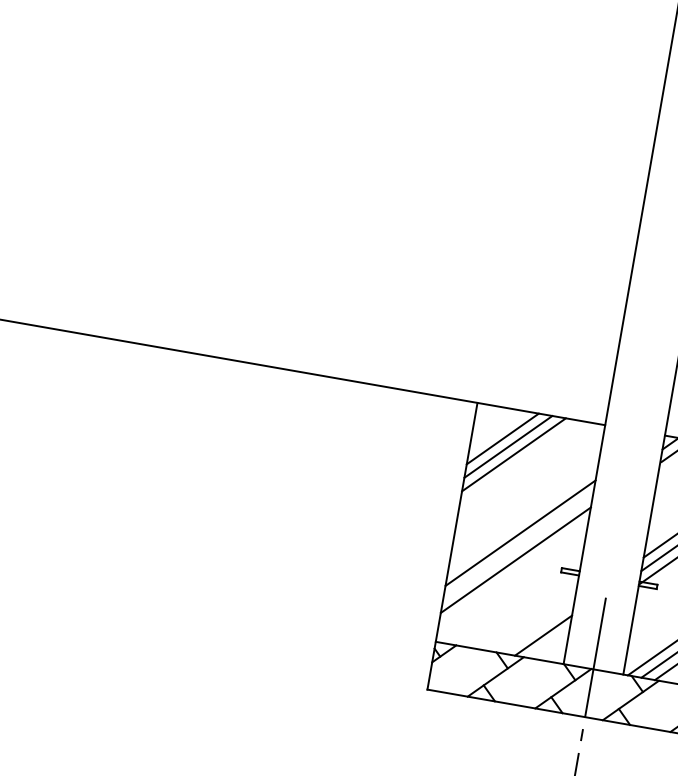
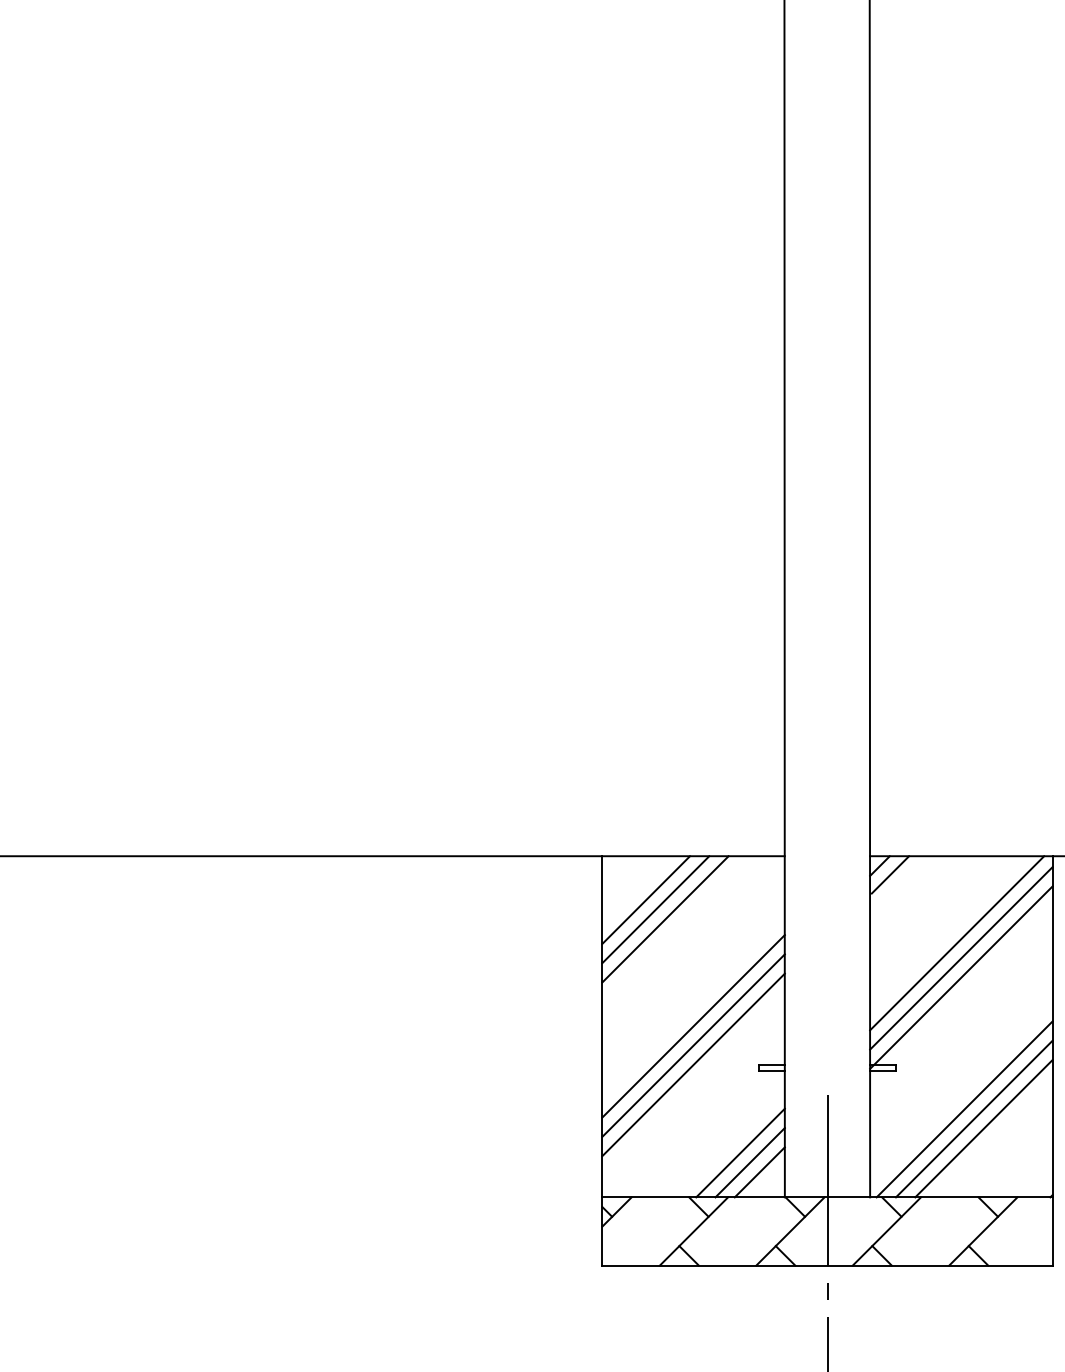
line: (518, 546) -> (693, 1045), added
line: (538, 627) -> (740, 1152), added
line: (548, 643) -> (759, 1172), added

